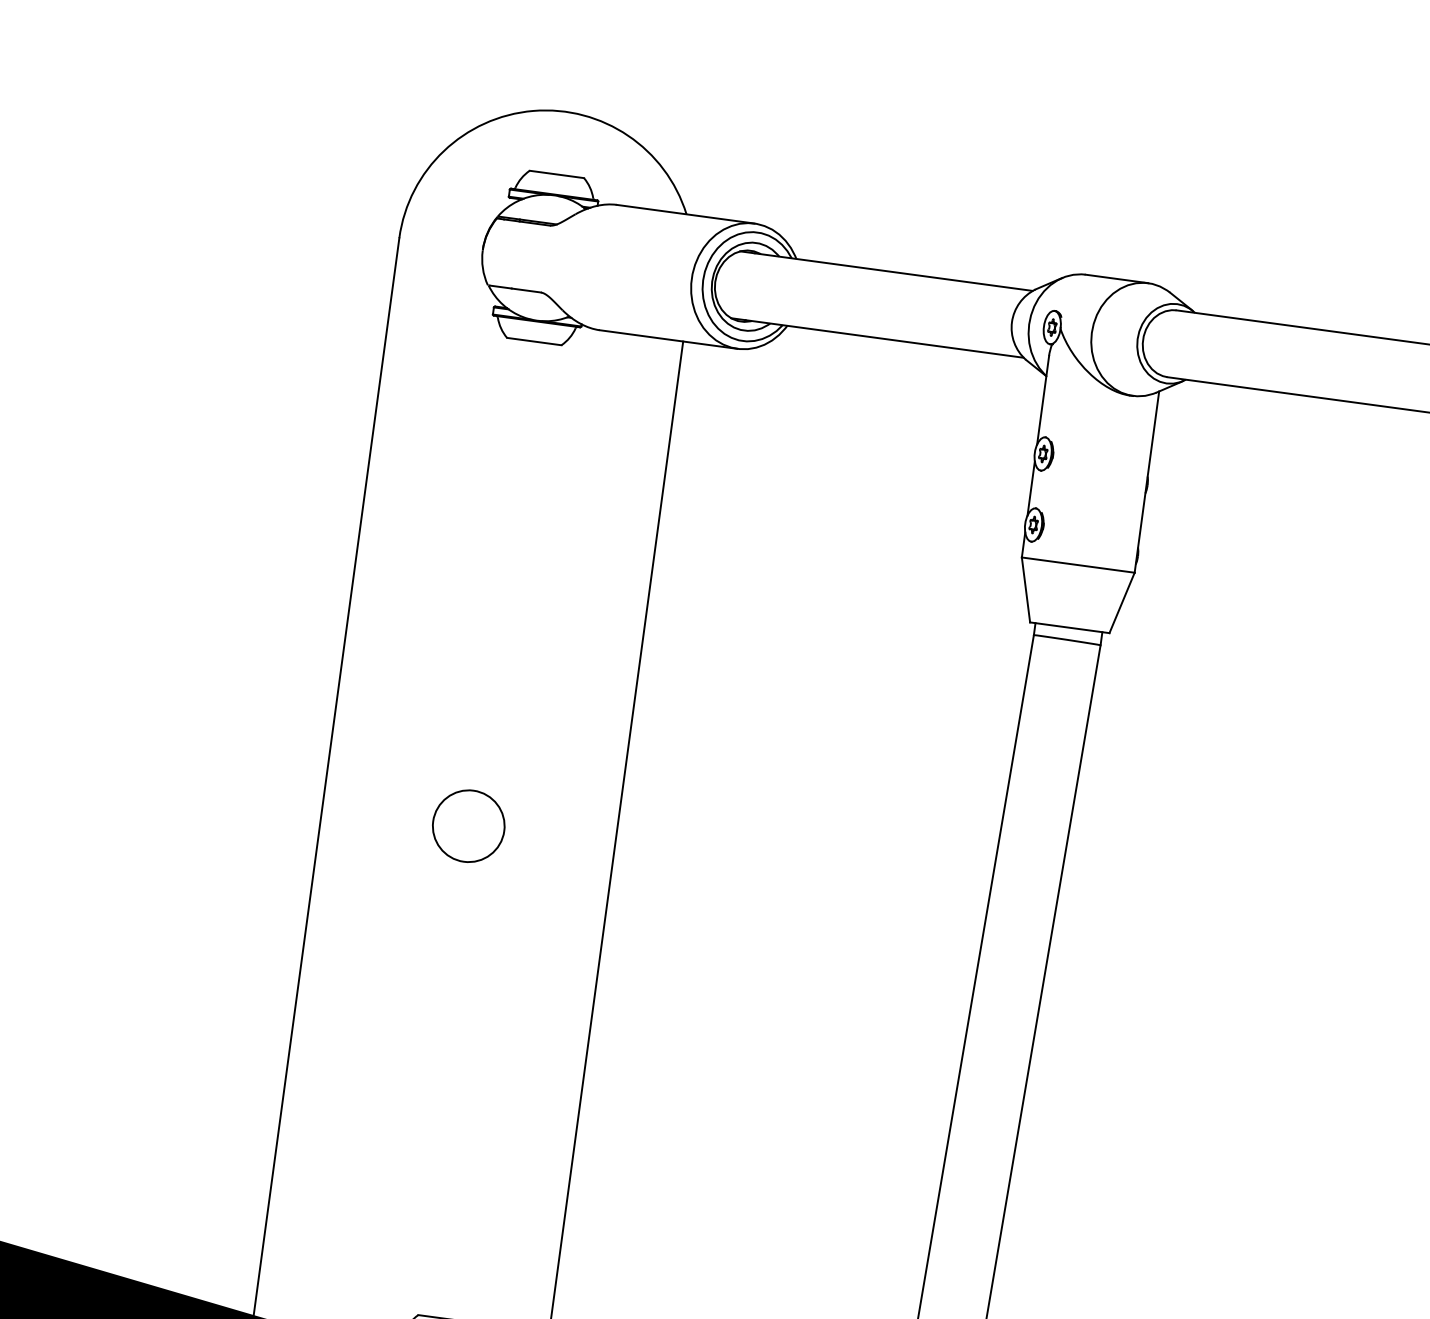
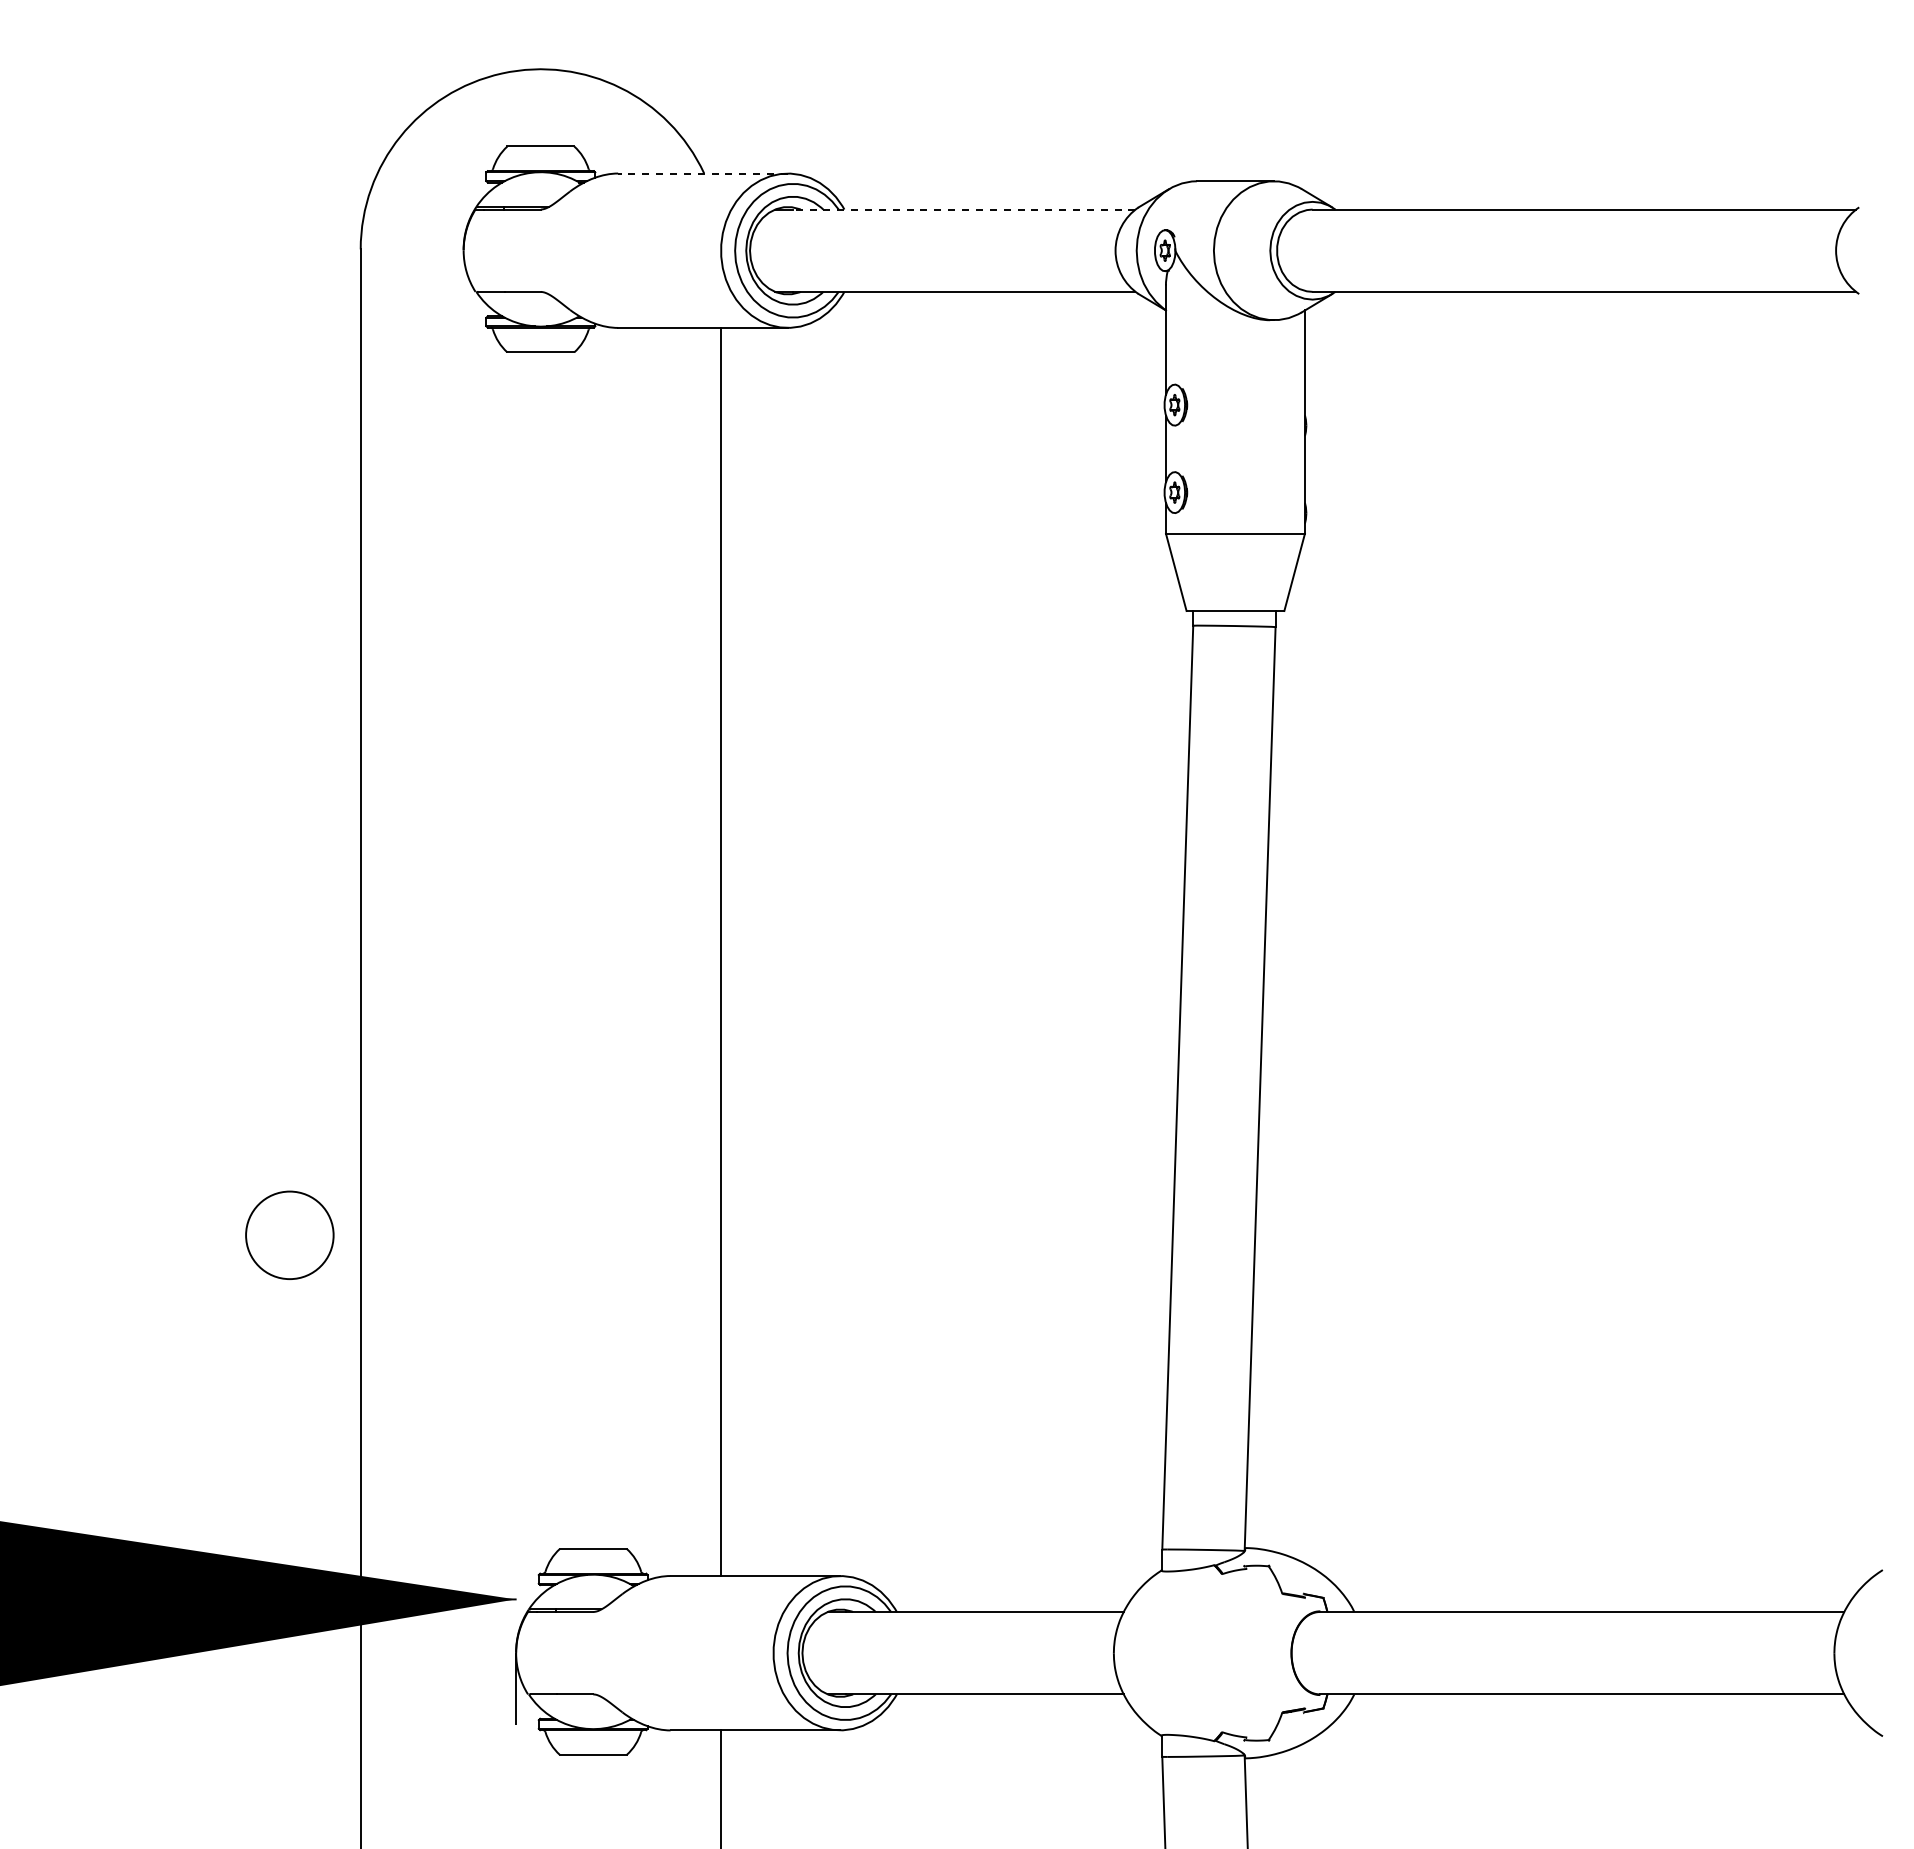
line: (685, 214) -> (703, 173), solid -> dashed
line: (893, 271) -> (963, 209), solid -> dashed
circle: (468, 825) -> (289, 1234), moved

